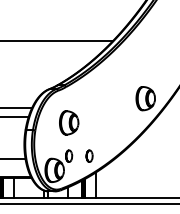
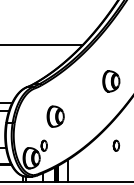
part: (145, 98) -> (111, 81), moved
part: (69, 122) -> (55, 116), moved
part: (89, 155) -> (116, 145), moved

